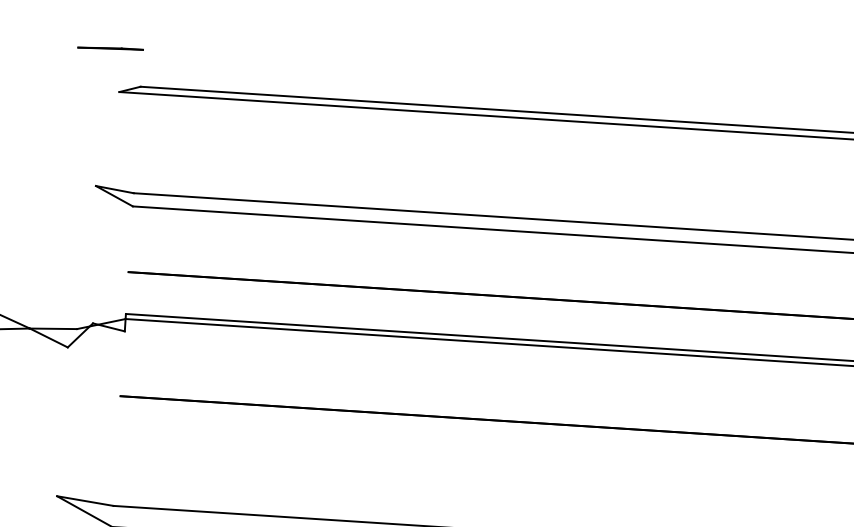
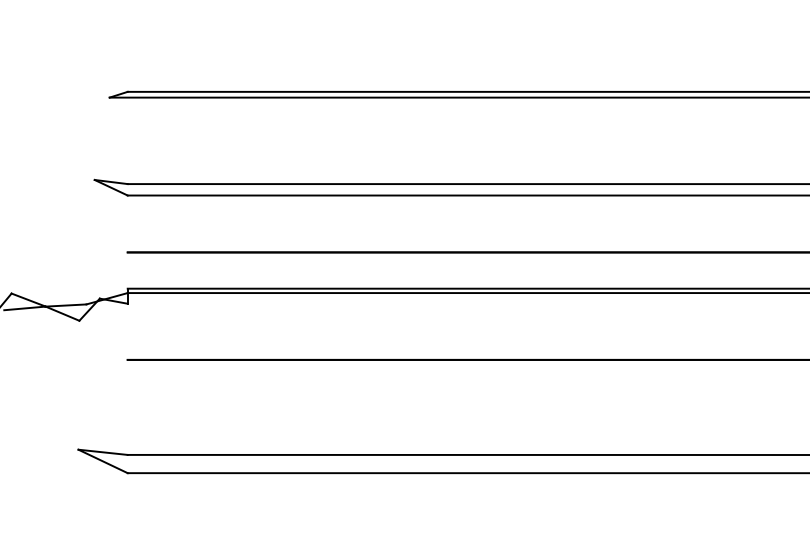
line: (110, 48) -> (99, 60), removed

